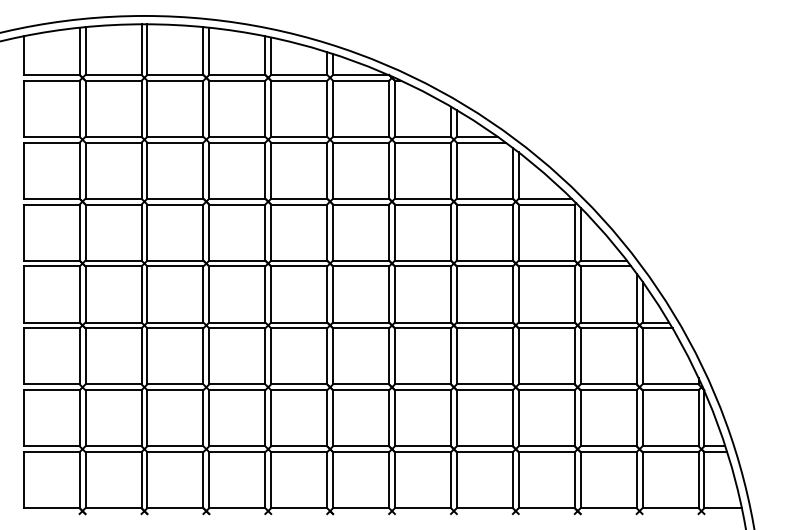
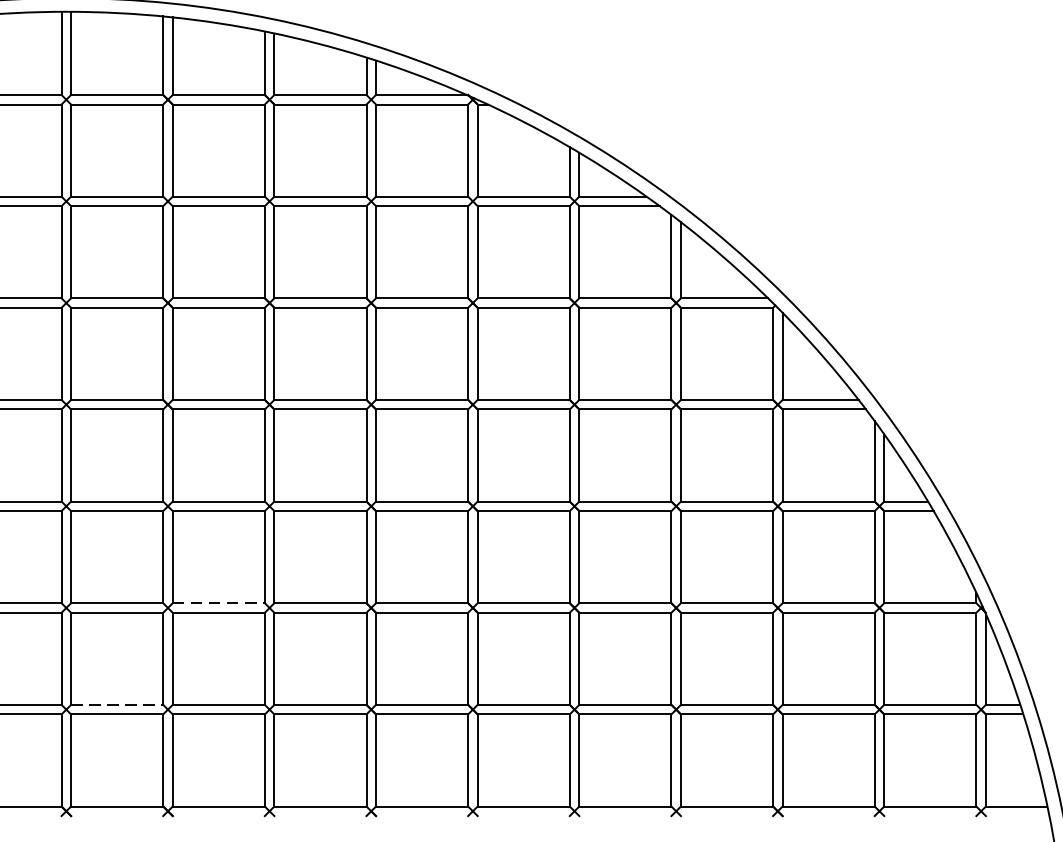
line: (237, 384) -> (219, 603), solid -> dashed
line: (175, 446) -> (117, 705), solid -> dashed

